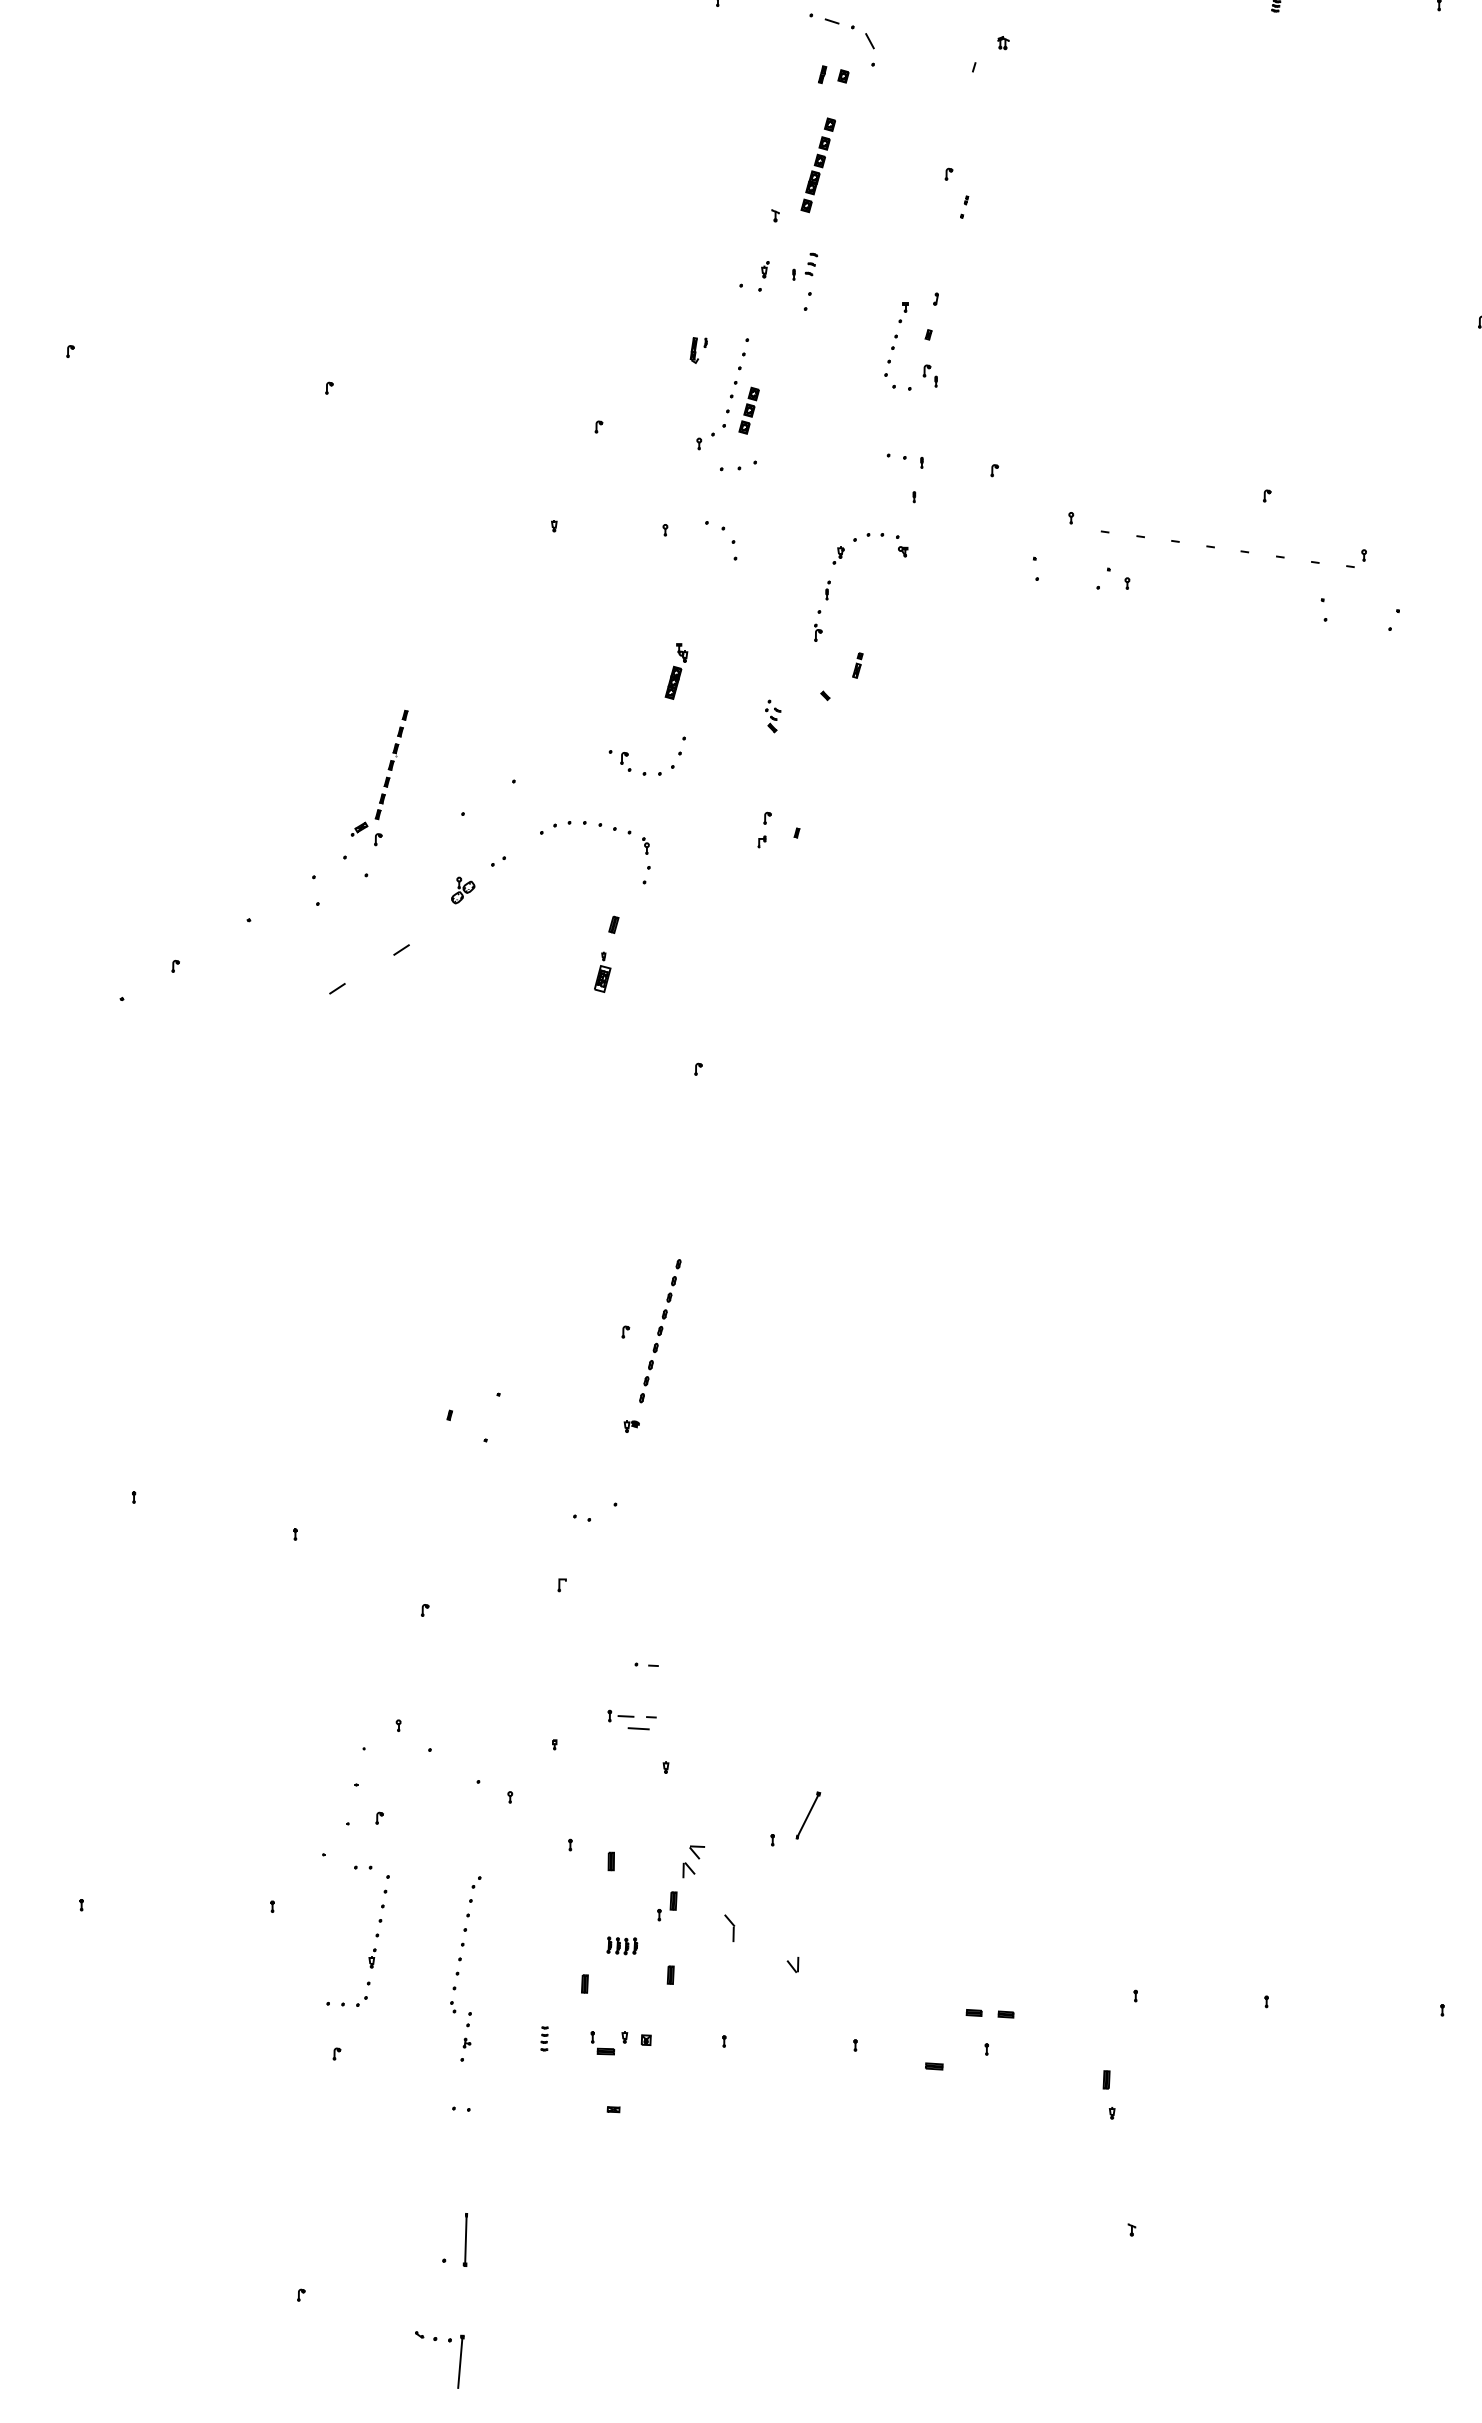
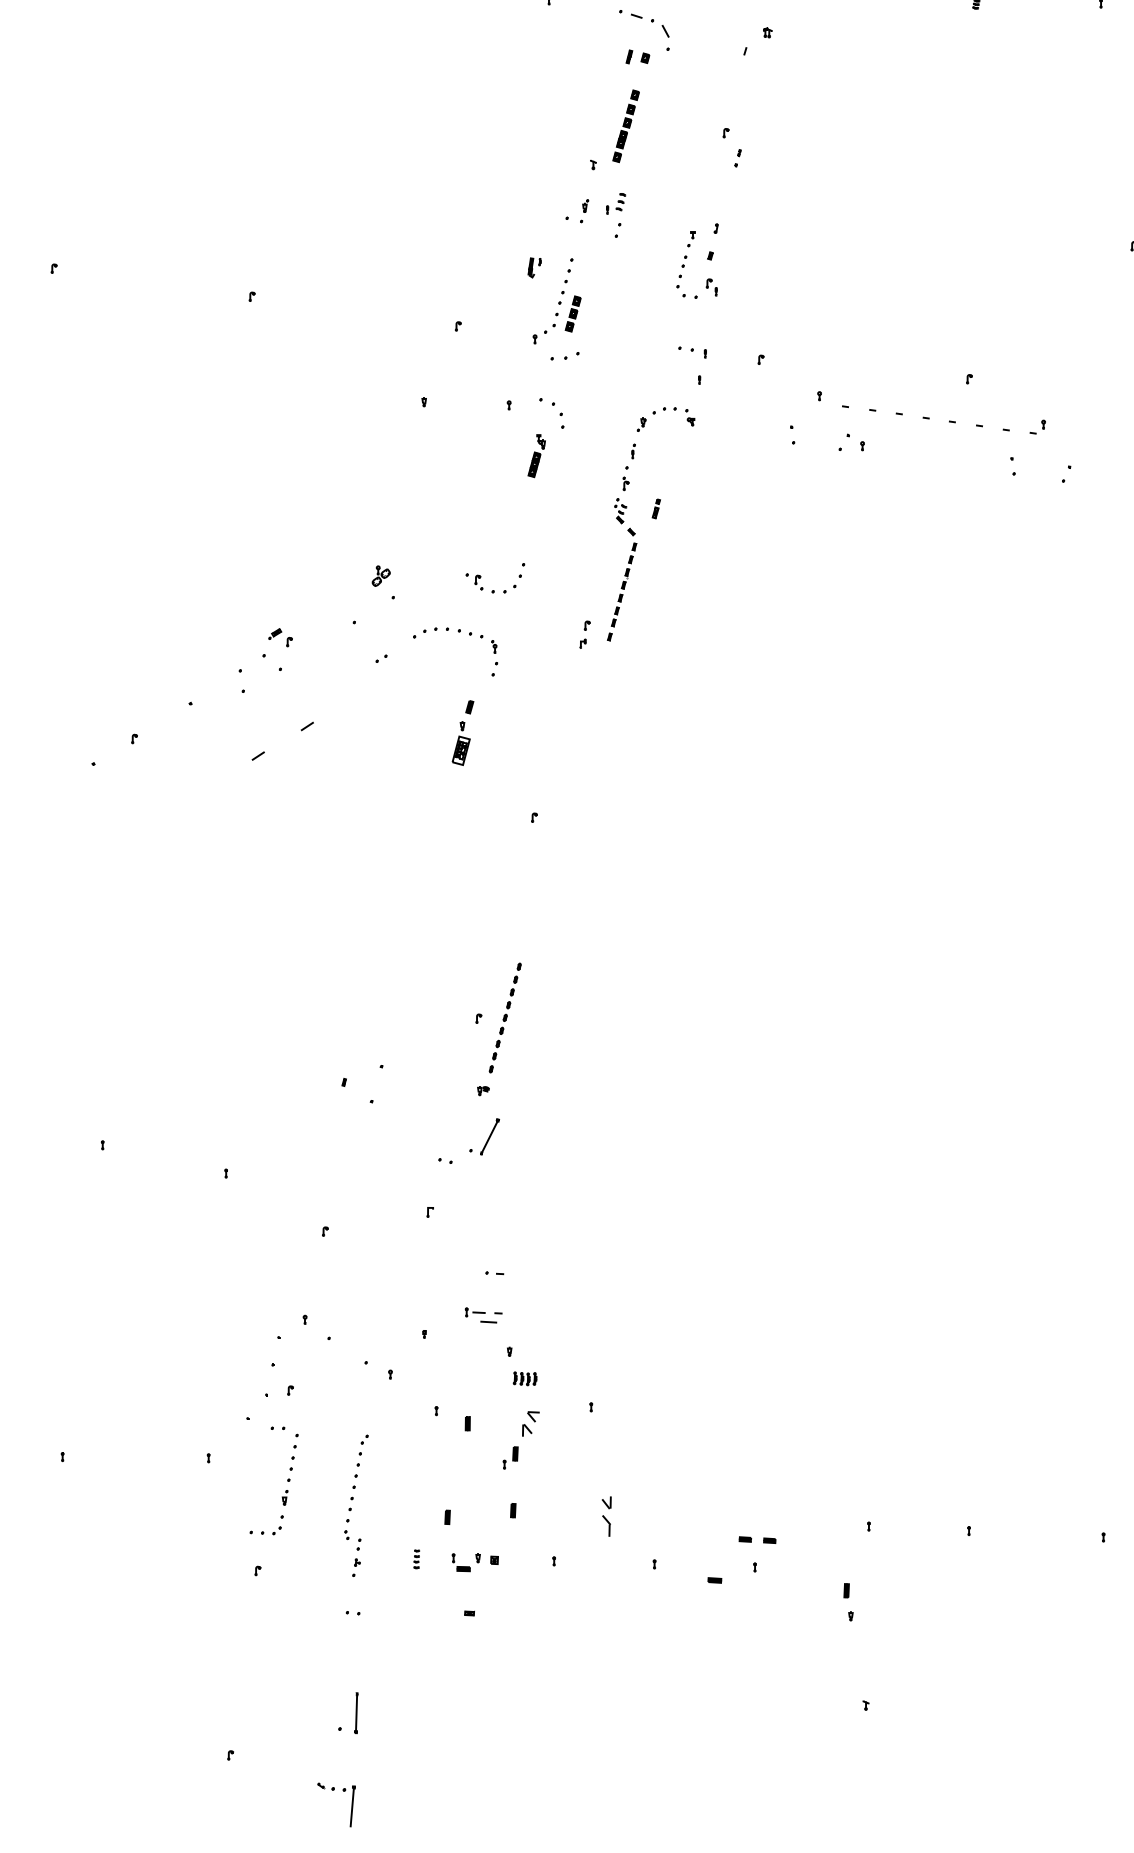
part: (676, 671) -> (536, 456), moved
part: (773, 716) -> (620, 511), moved
part: (391, 764) -> (623, 584), moved
part: (463, 890) -> (381, 576), moved
part: (602, 972) -> (461, 743), size x1.43
part: (808, 1815) -> (490, 1136), moved
part: (729, 1928) -> (606, 1526), moved
part: (622, 1945) -> (525, 1378), moved

